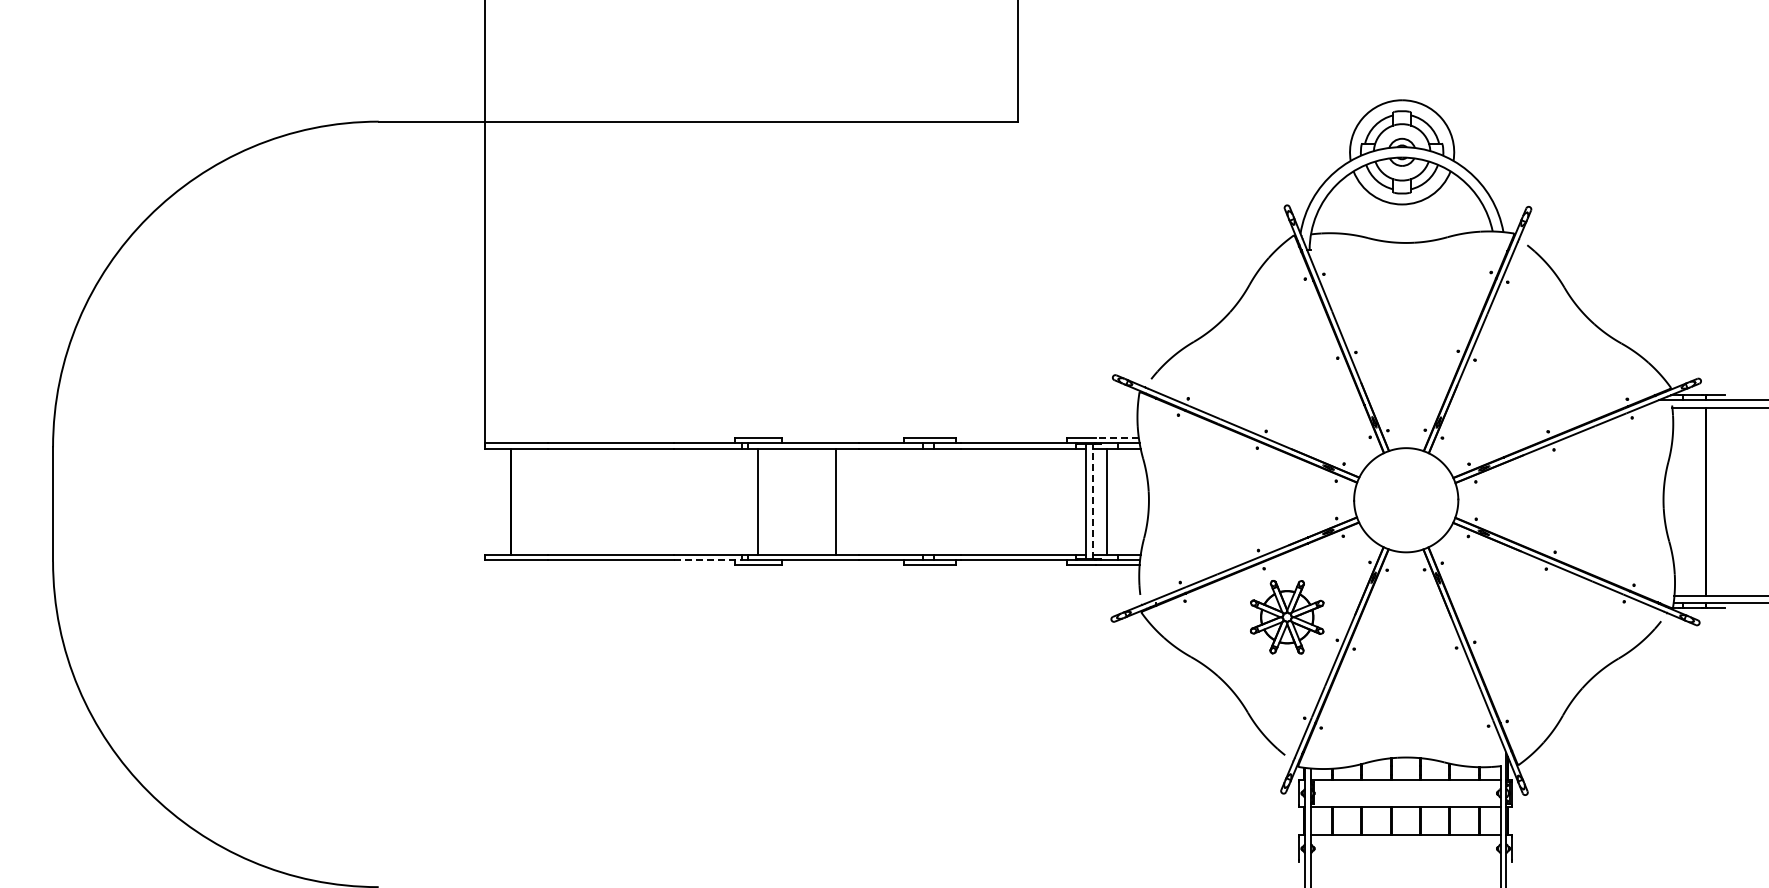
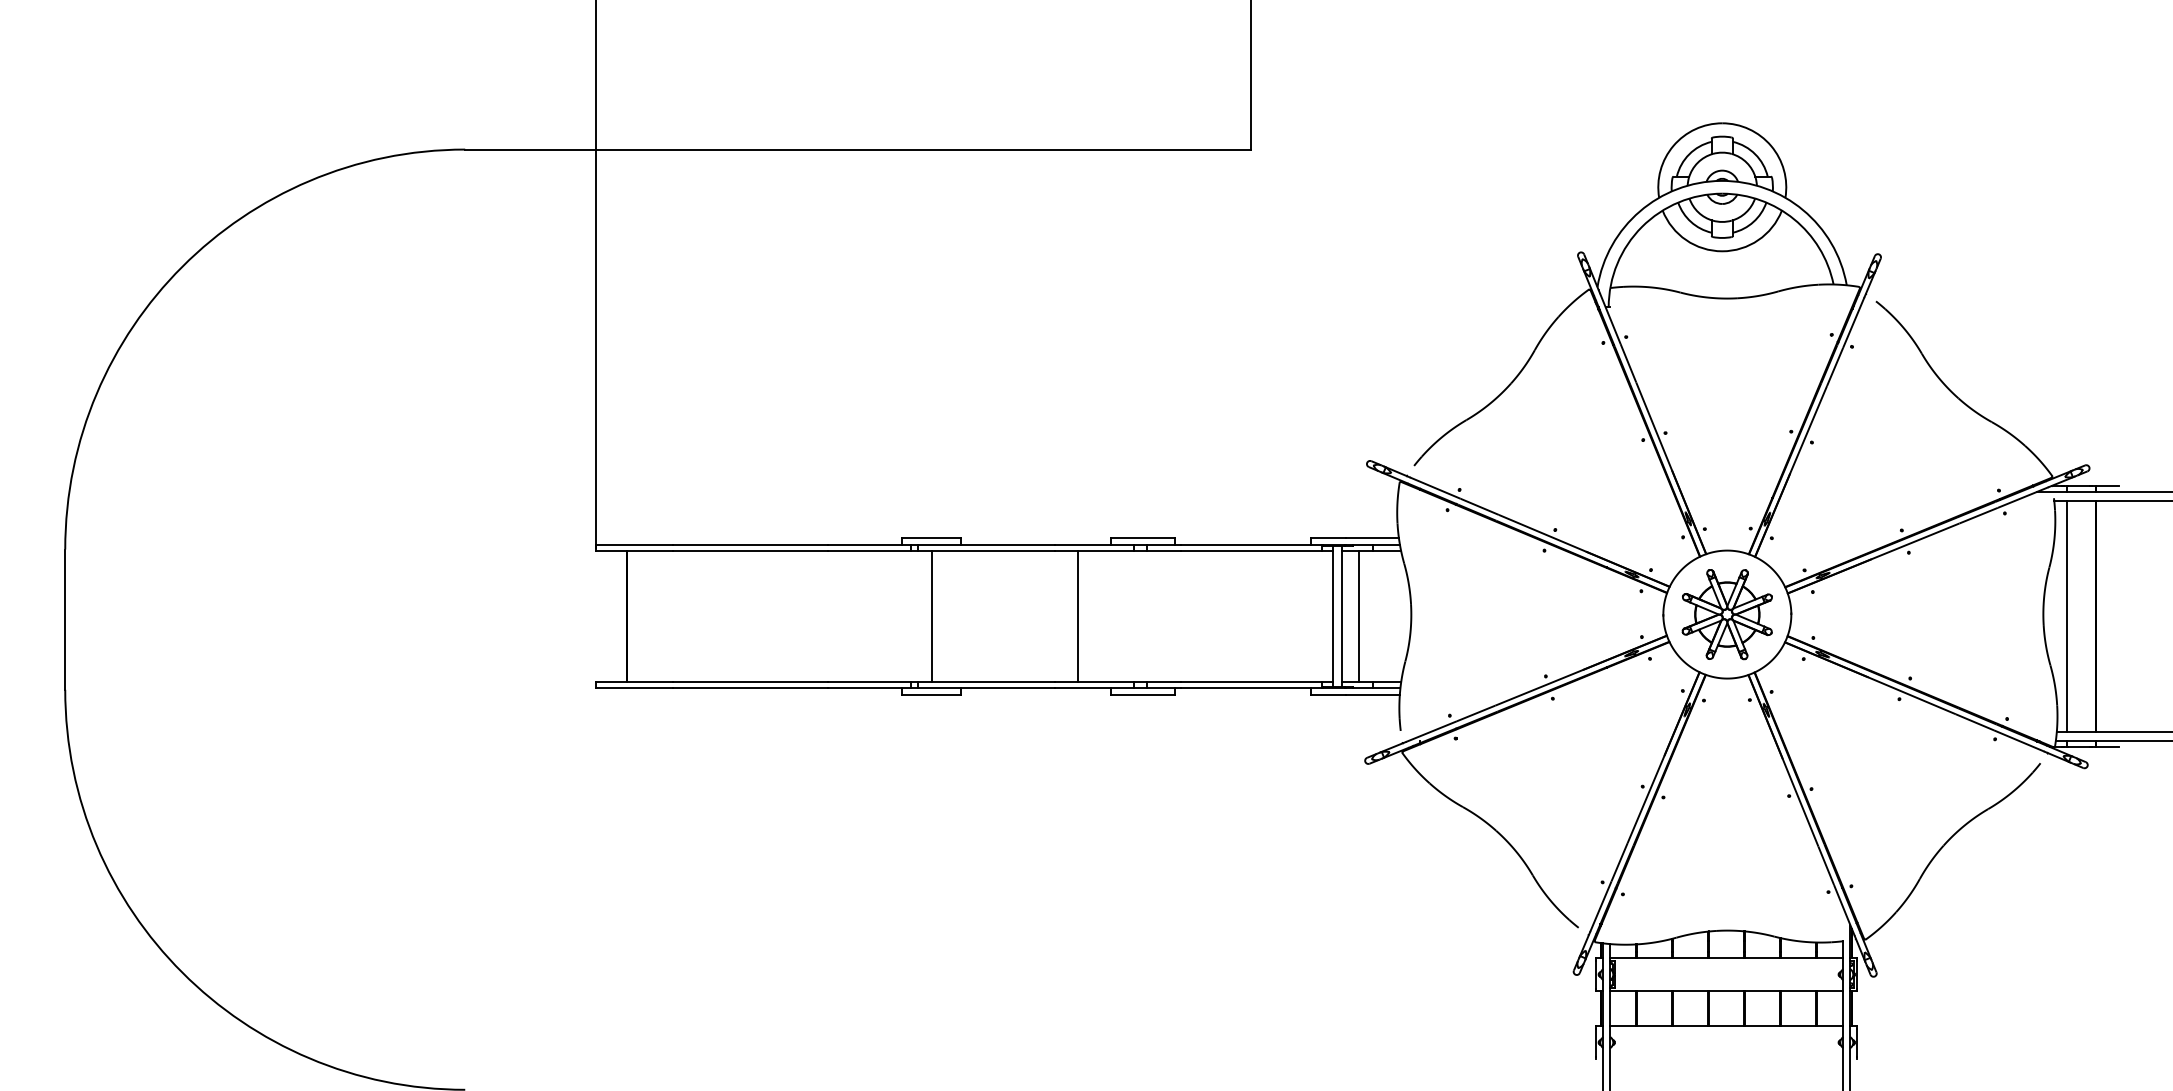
line: (1117, 438) -> (1372, 538), dashed -> solid
line: (835, 501) -> (1077, 616), moved
line: (1092, 501) -> (1341, 616), dashed -> solid
line: (1682, 501) -> (2066, 616), added
line: (707, 560) -> (869, 688), dashed -> solid
part: (1287, 617) -> (1727, 614), moved

